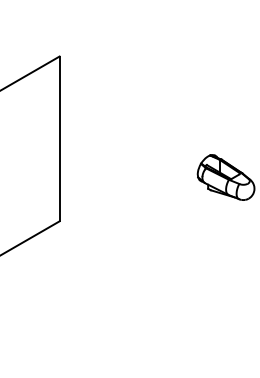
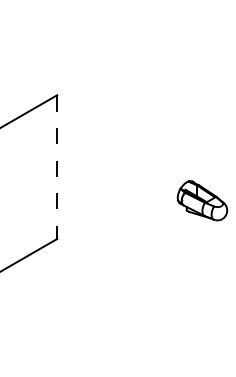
line: (59, 139) -> (57, 167), solid -> dashed

